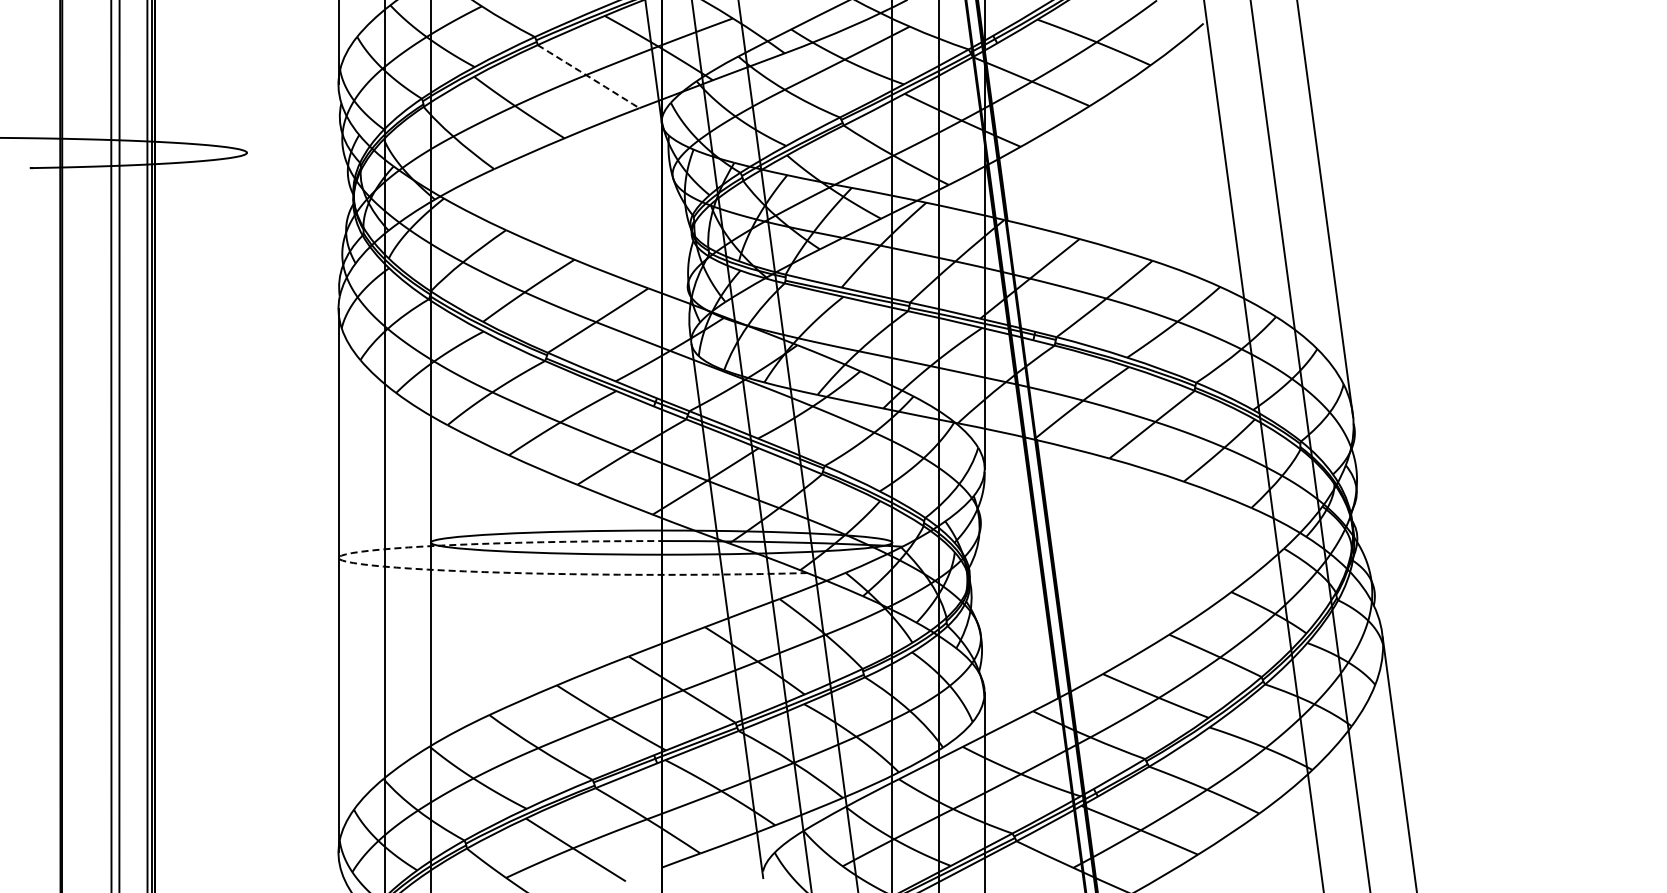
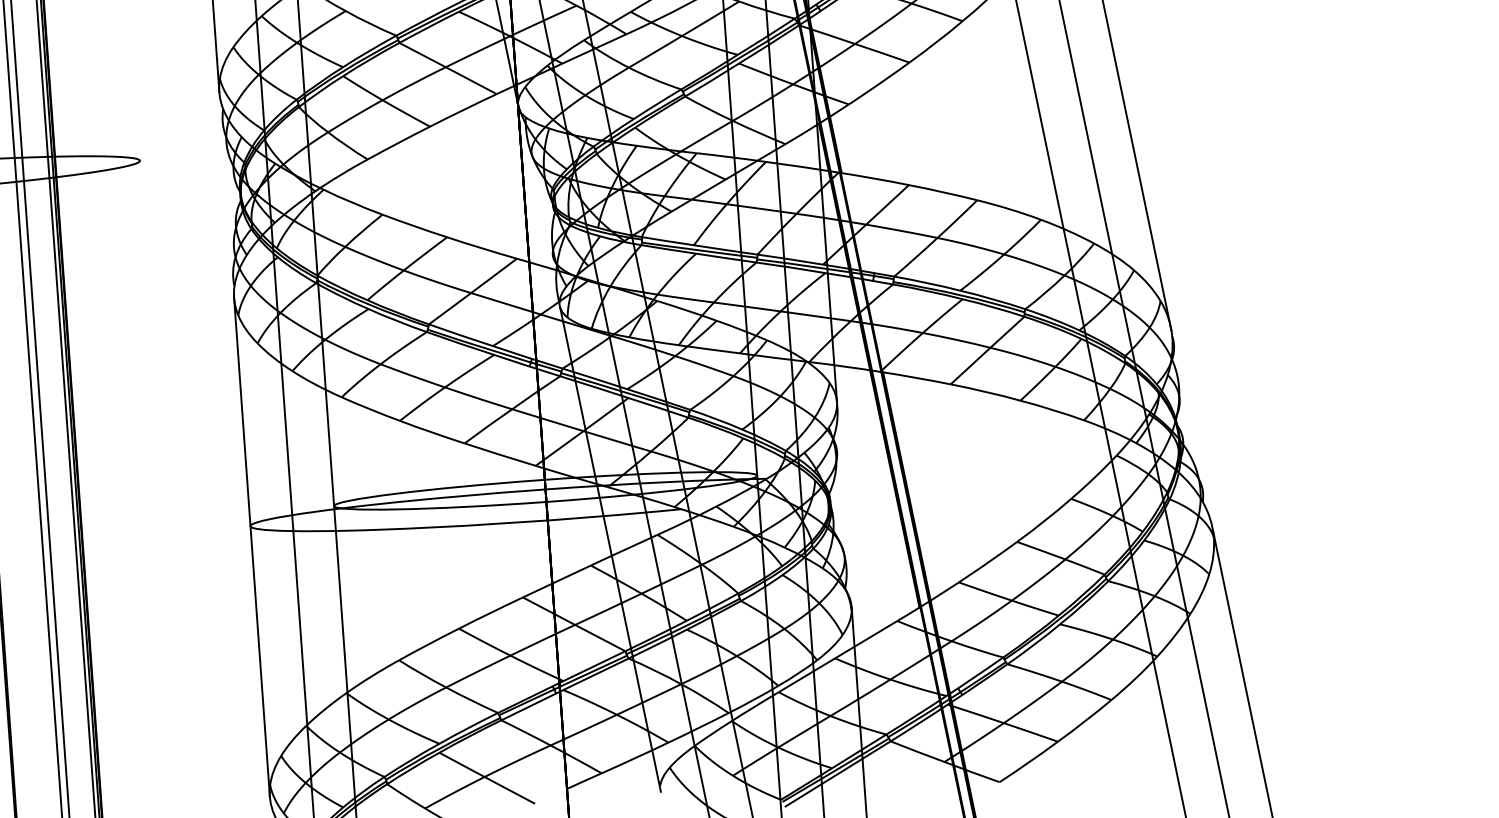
arc: (587, 76) -> (447, 68), dashed -> solid
arc: (389, 567) -> (297, 531), dashed -> solid

